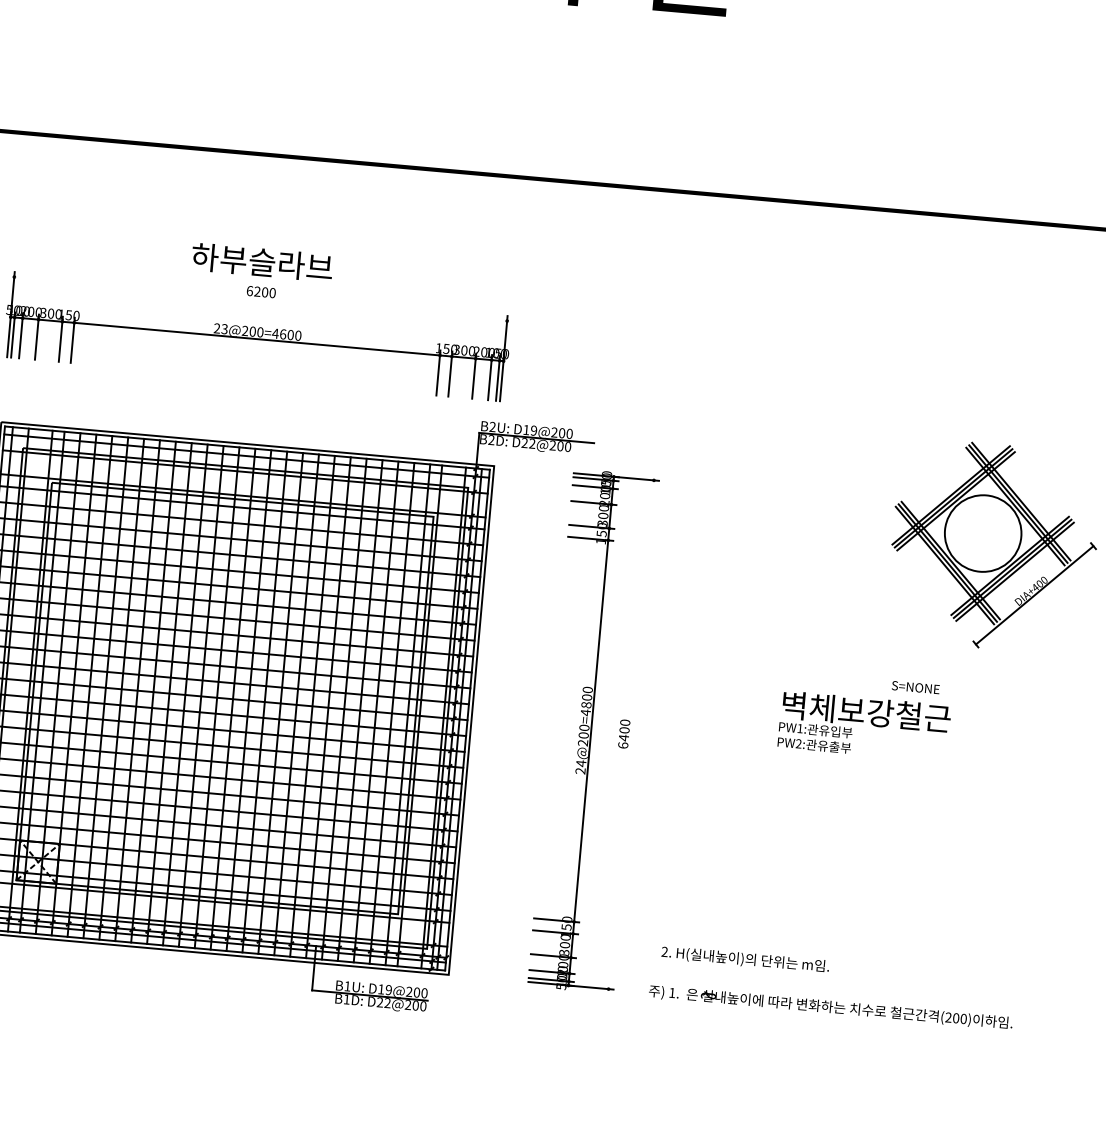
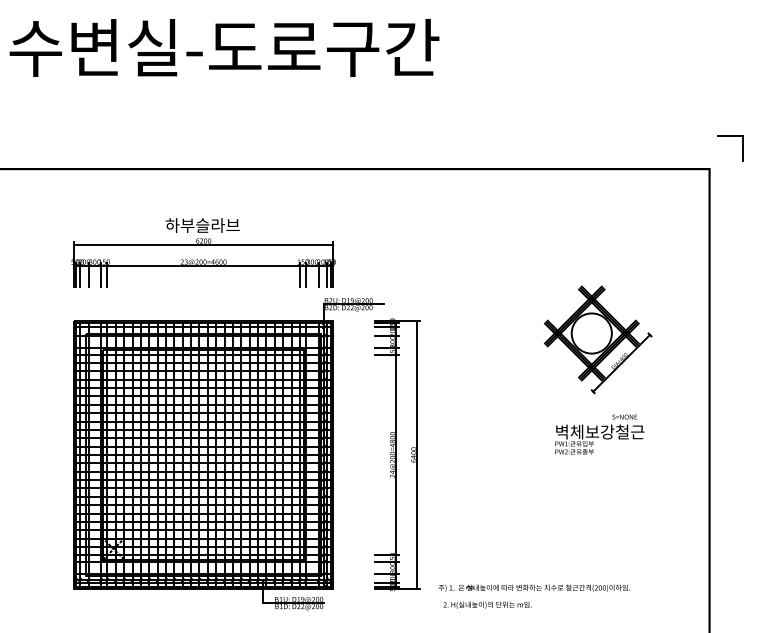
line: (260, 298) -> (203, 244), added
text: (864, 716) -> (599, 434), moved
line: (631, 733) -> (417, 454), added
text: (745, 958) -> (487, 604), moved

